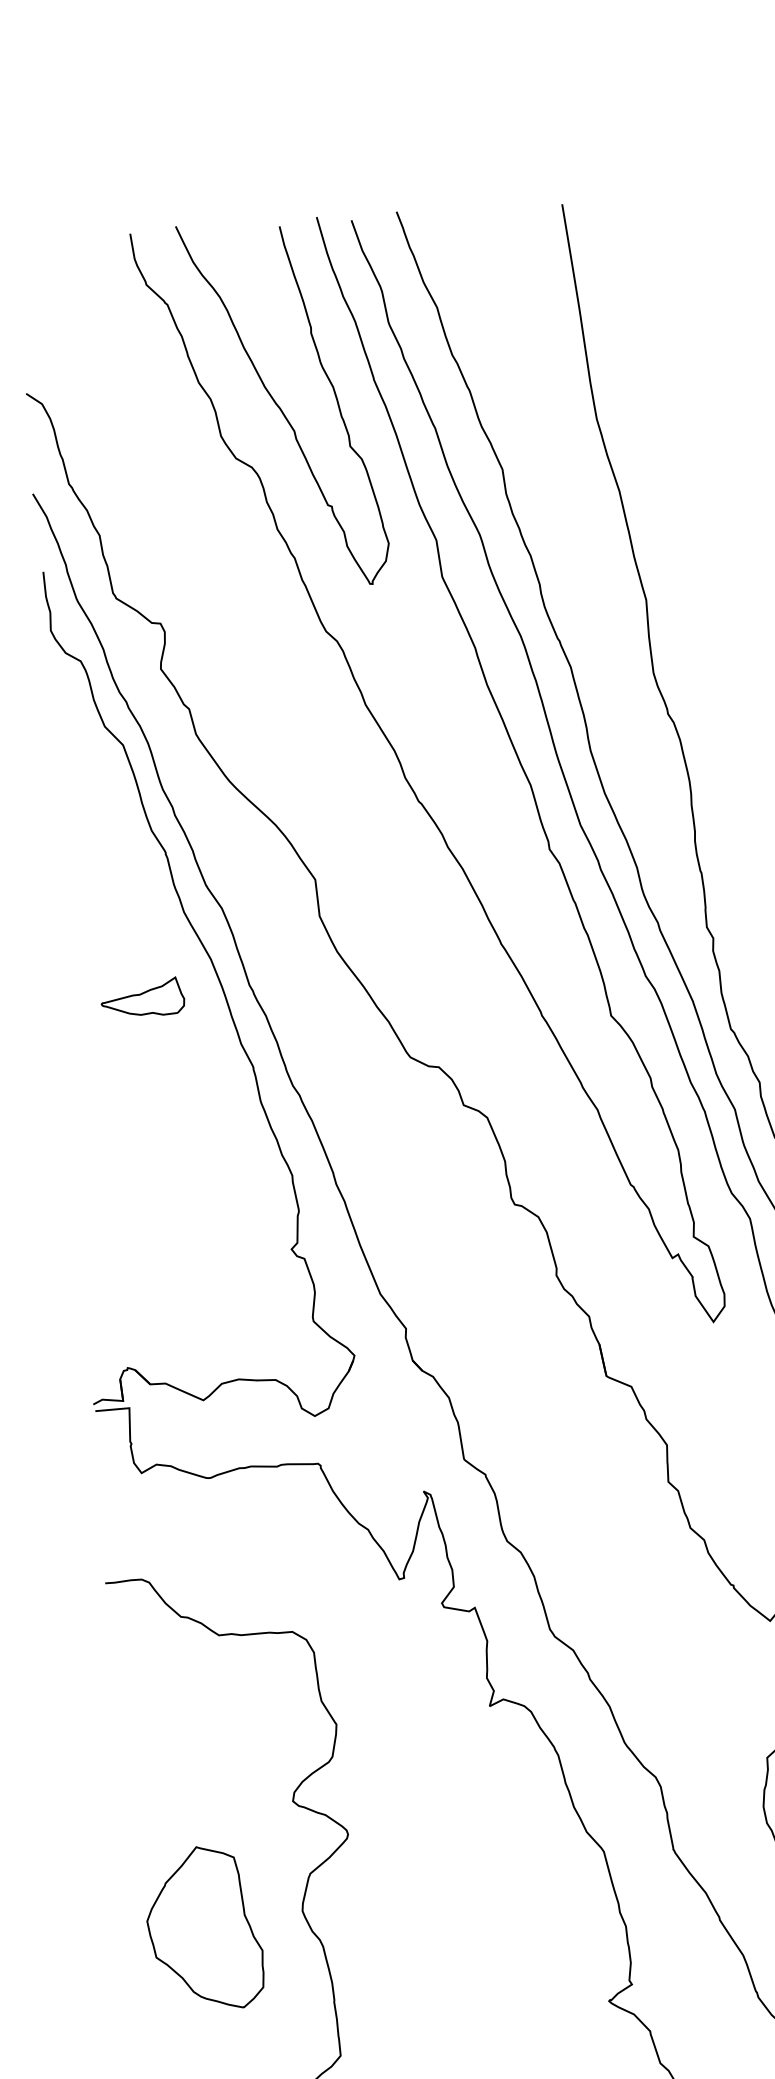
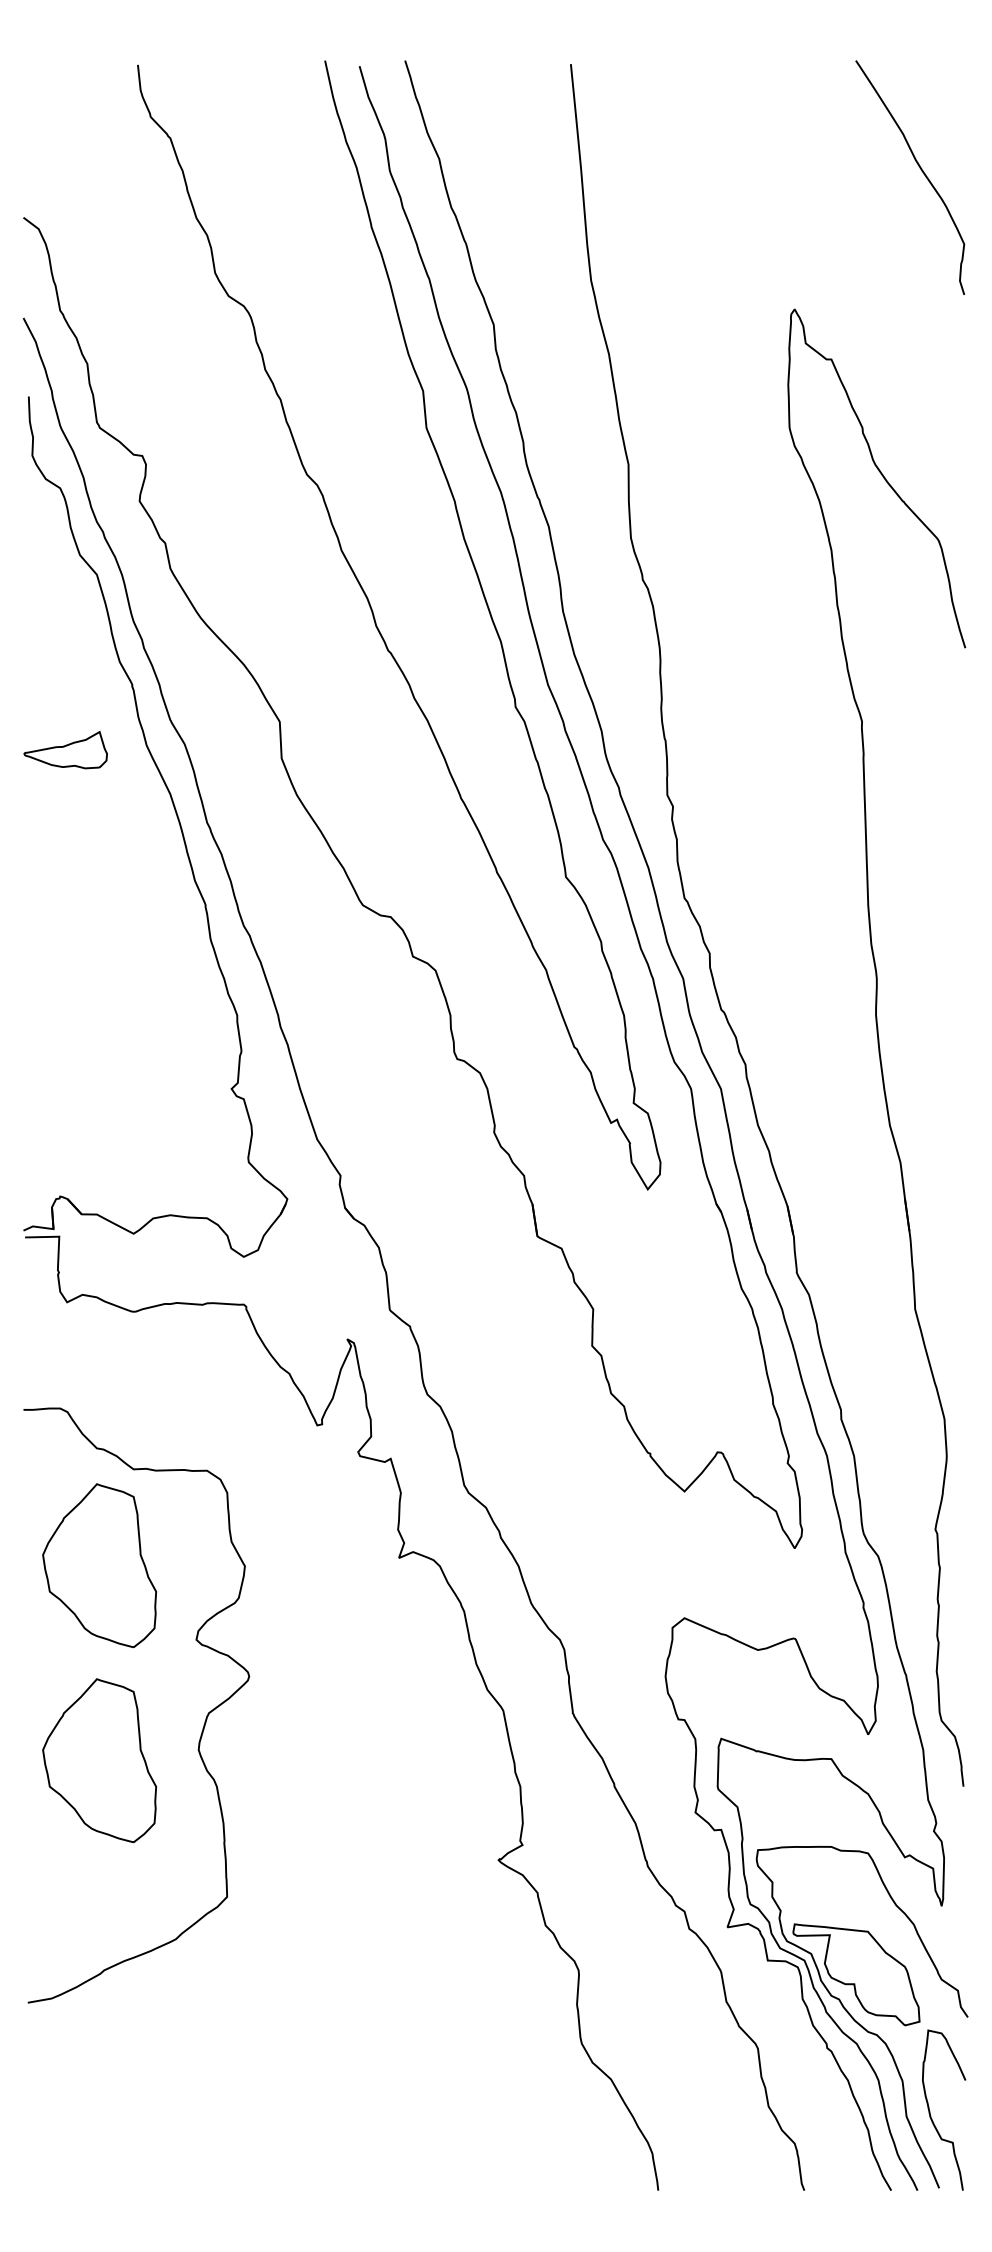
curve: (279, 405) -> (275, 246), removed
part: (142, 997) -> (65, 749), moved
part: (191, 1733) -> (99, 1565), added

